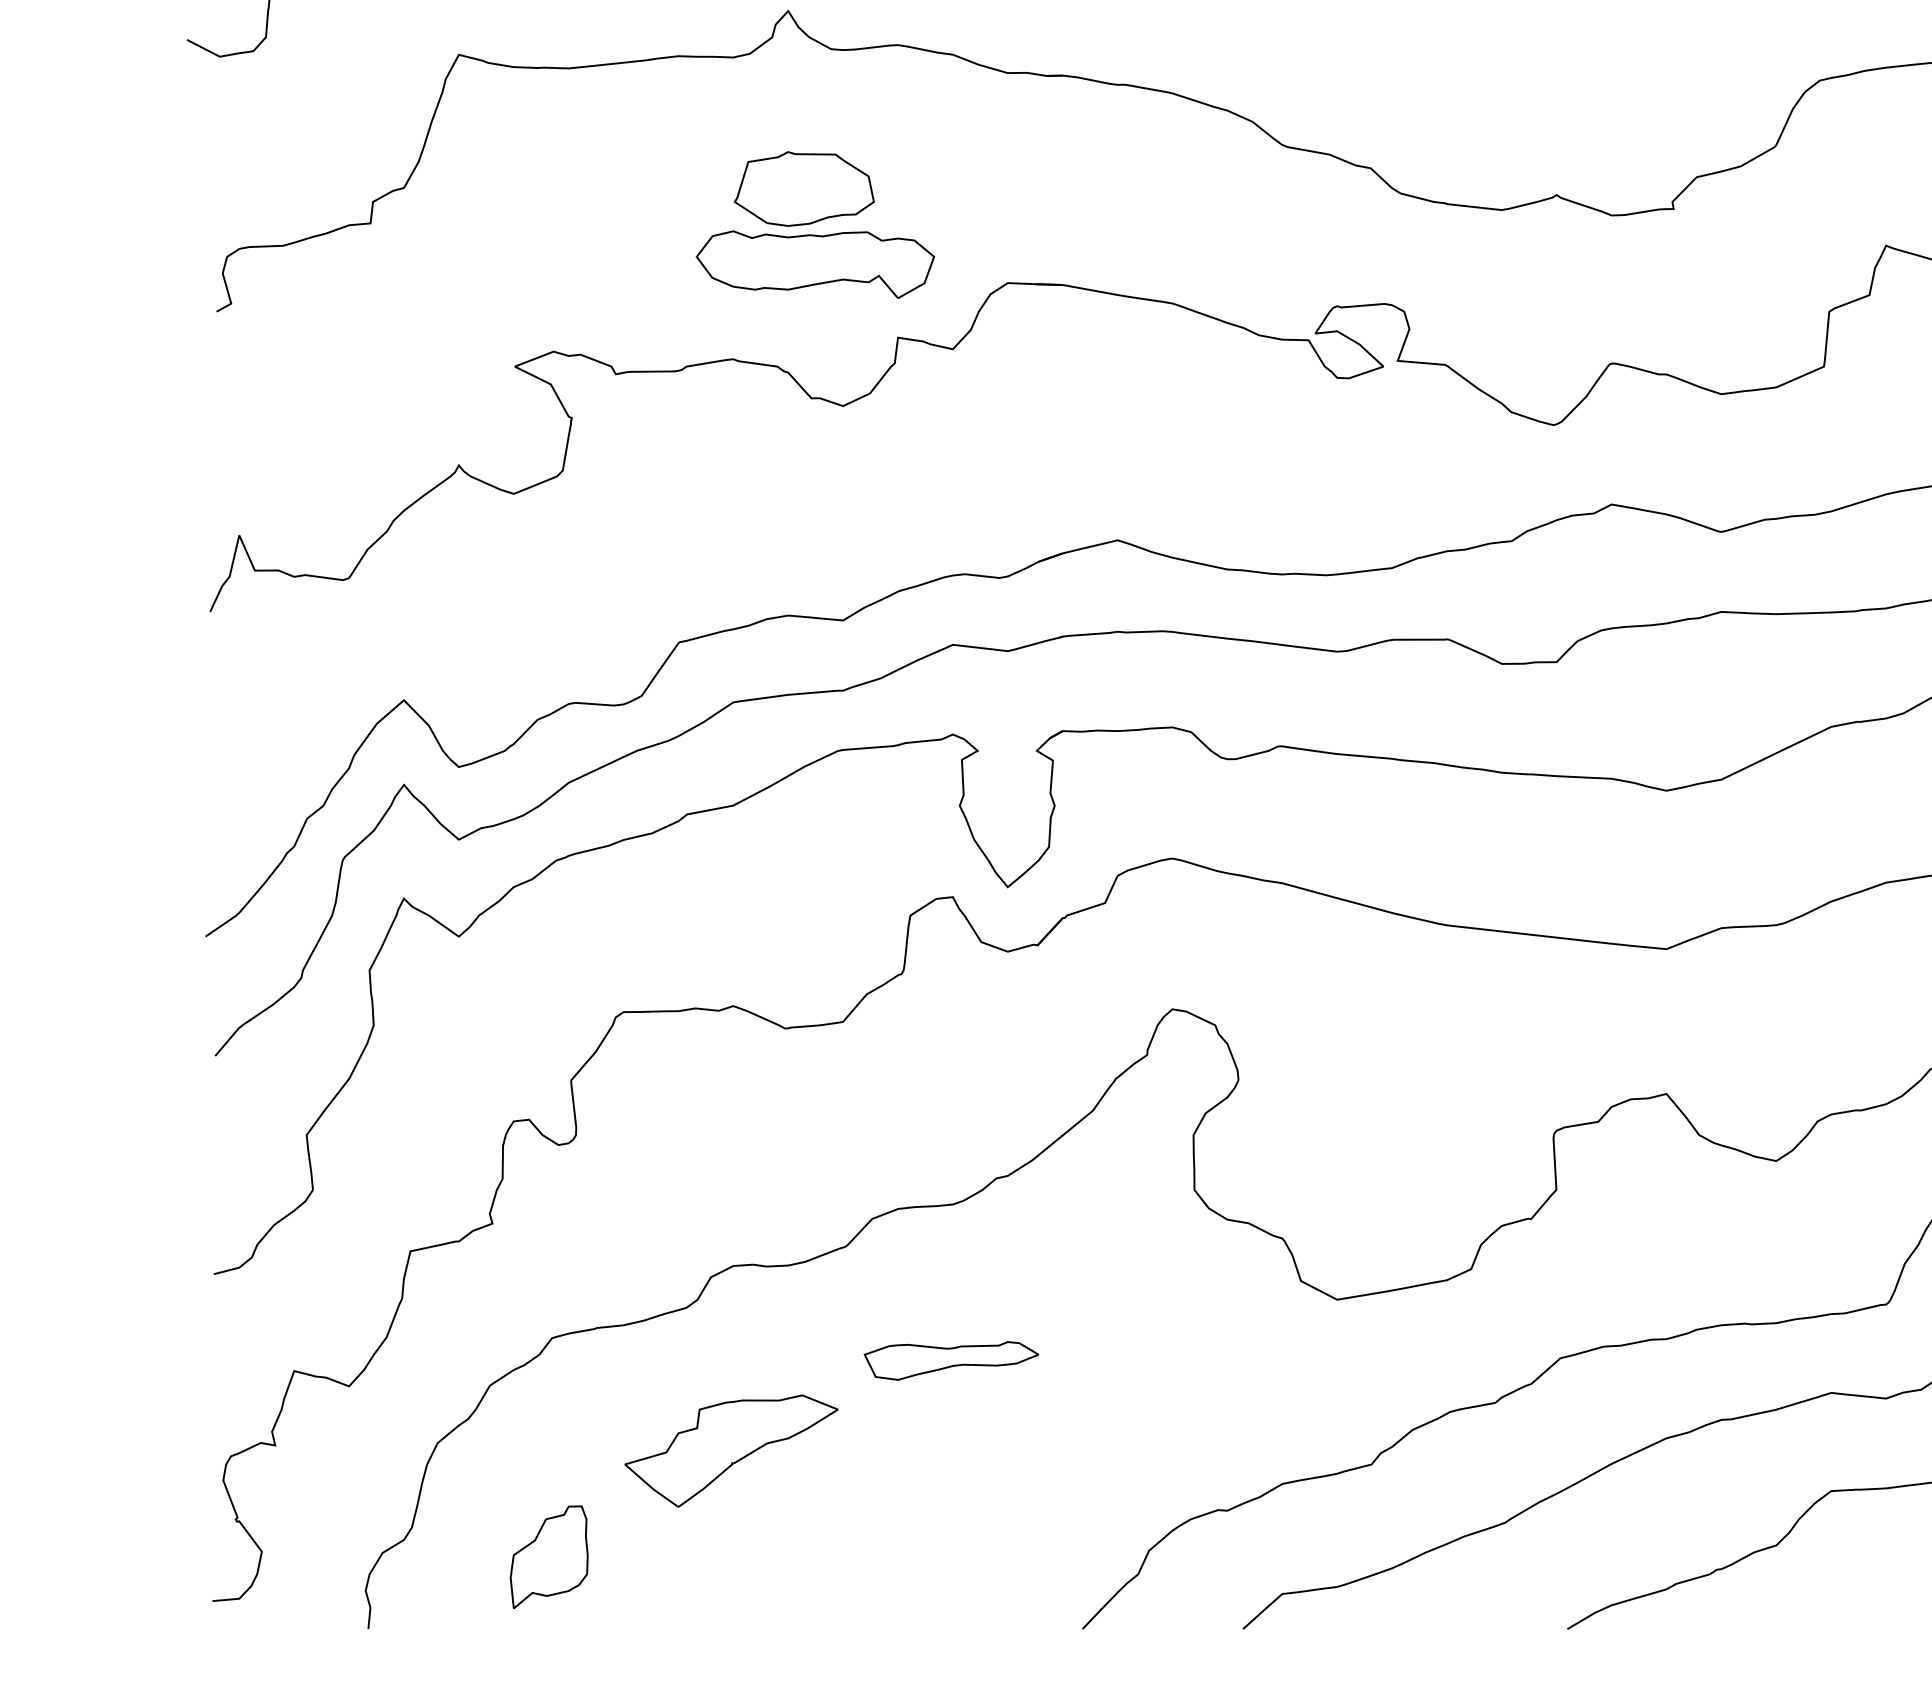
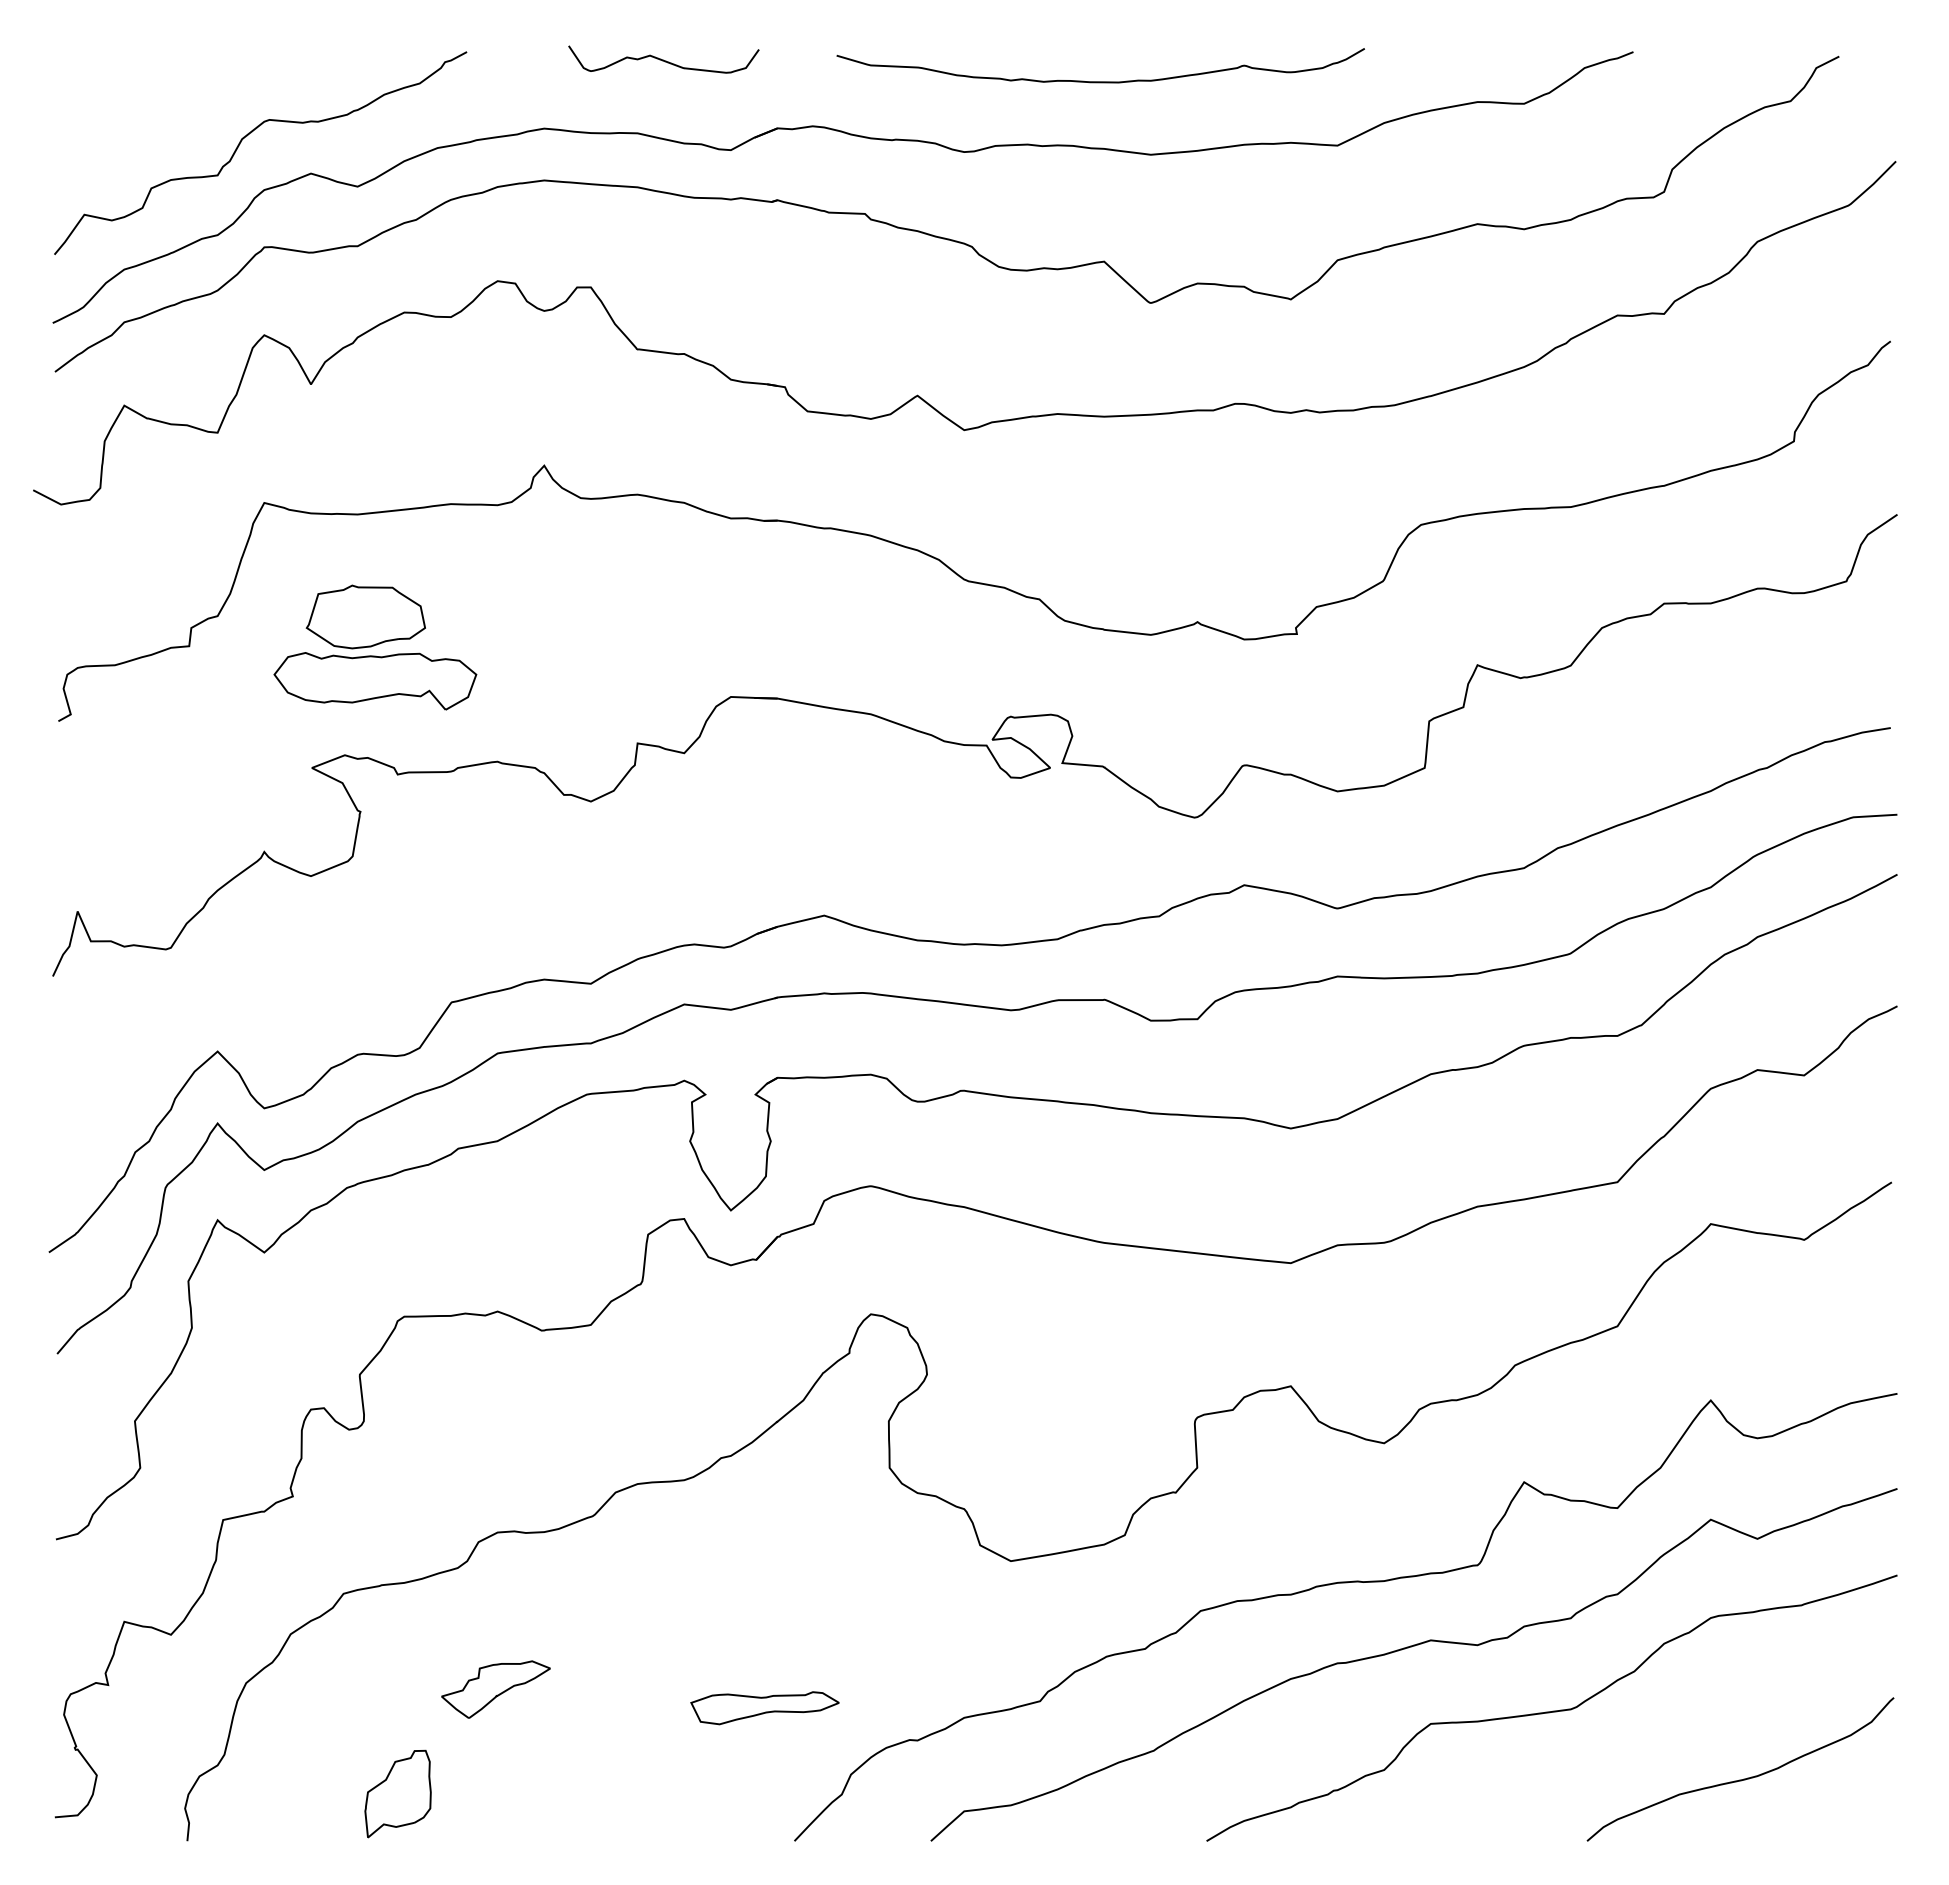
part: (815, 224) -> (375, 647), moved
part: (950, 1361) -> (764, 1708), moved
part: (730, 1450) -> (495, 1689), size x0.6
part: (548, 1556) -> (397, 1793), moved

